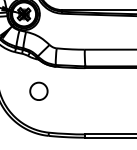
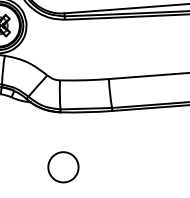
part: (38, 90) -> (62, 165), moved

